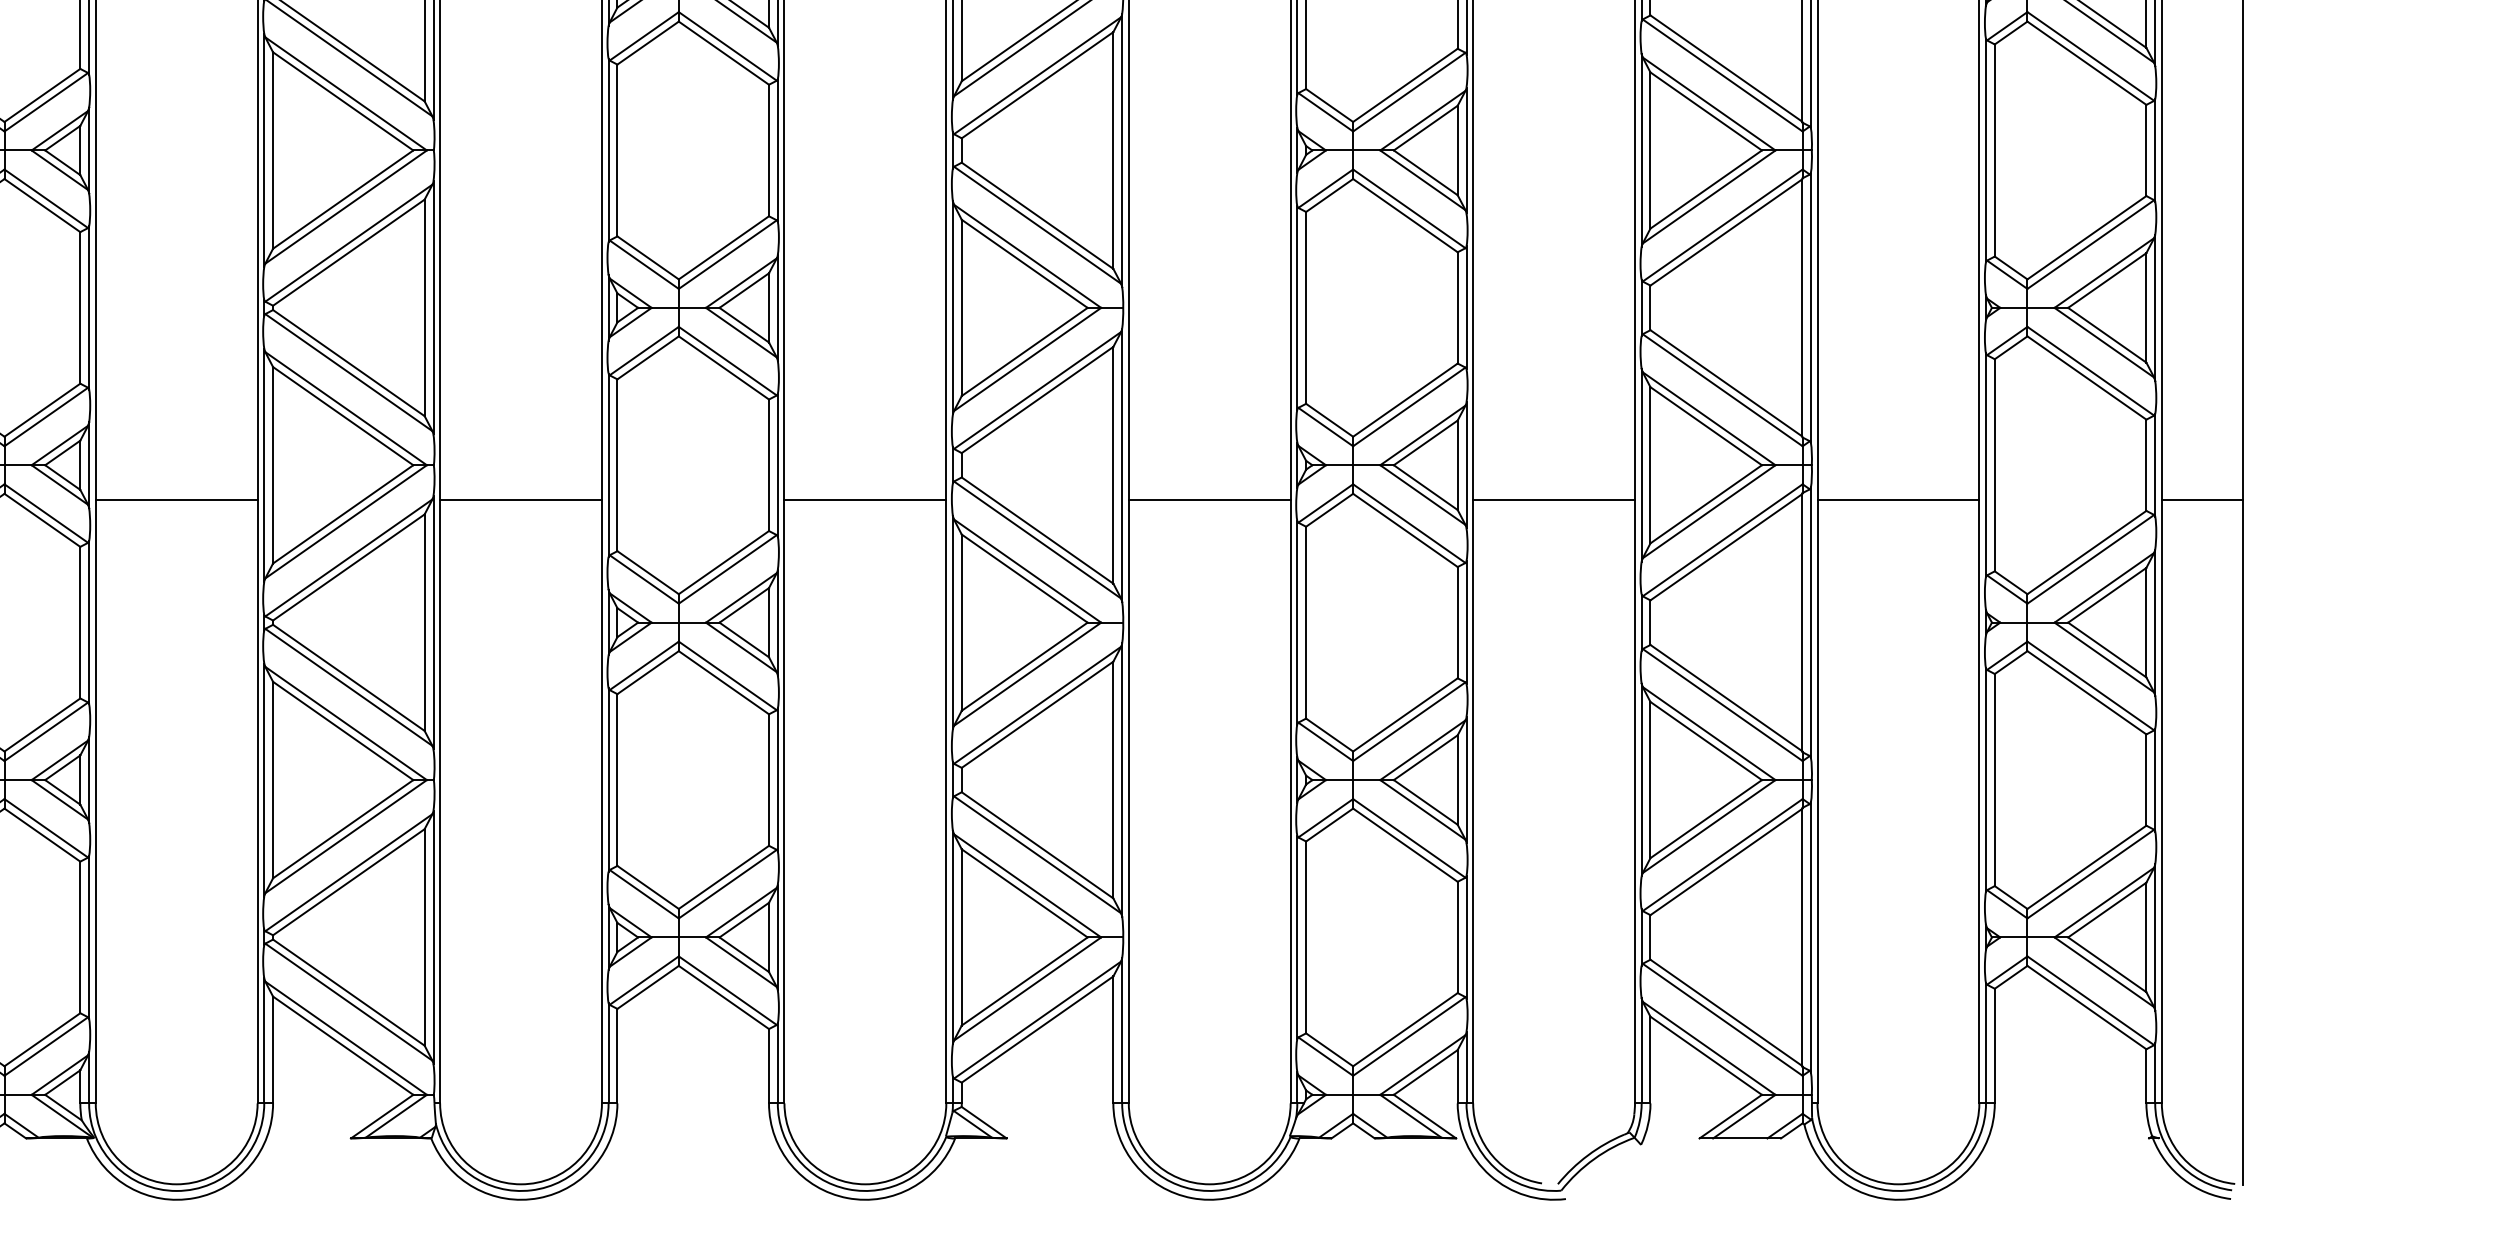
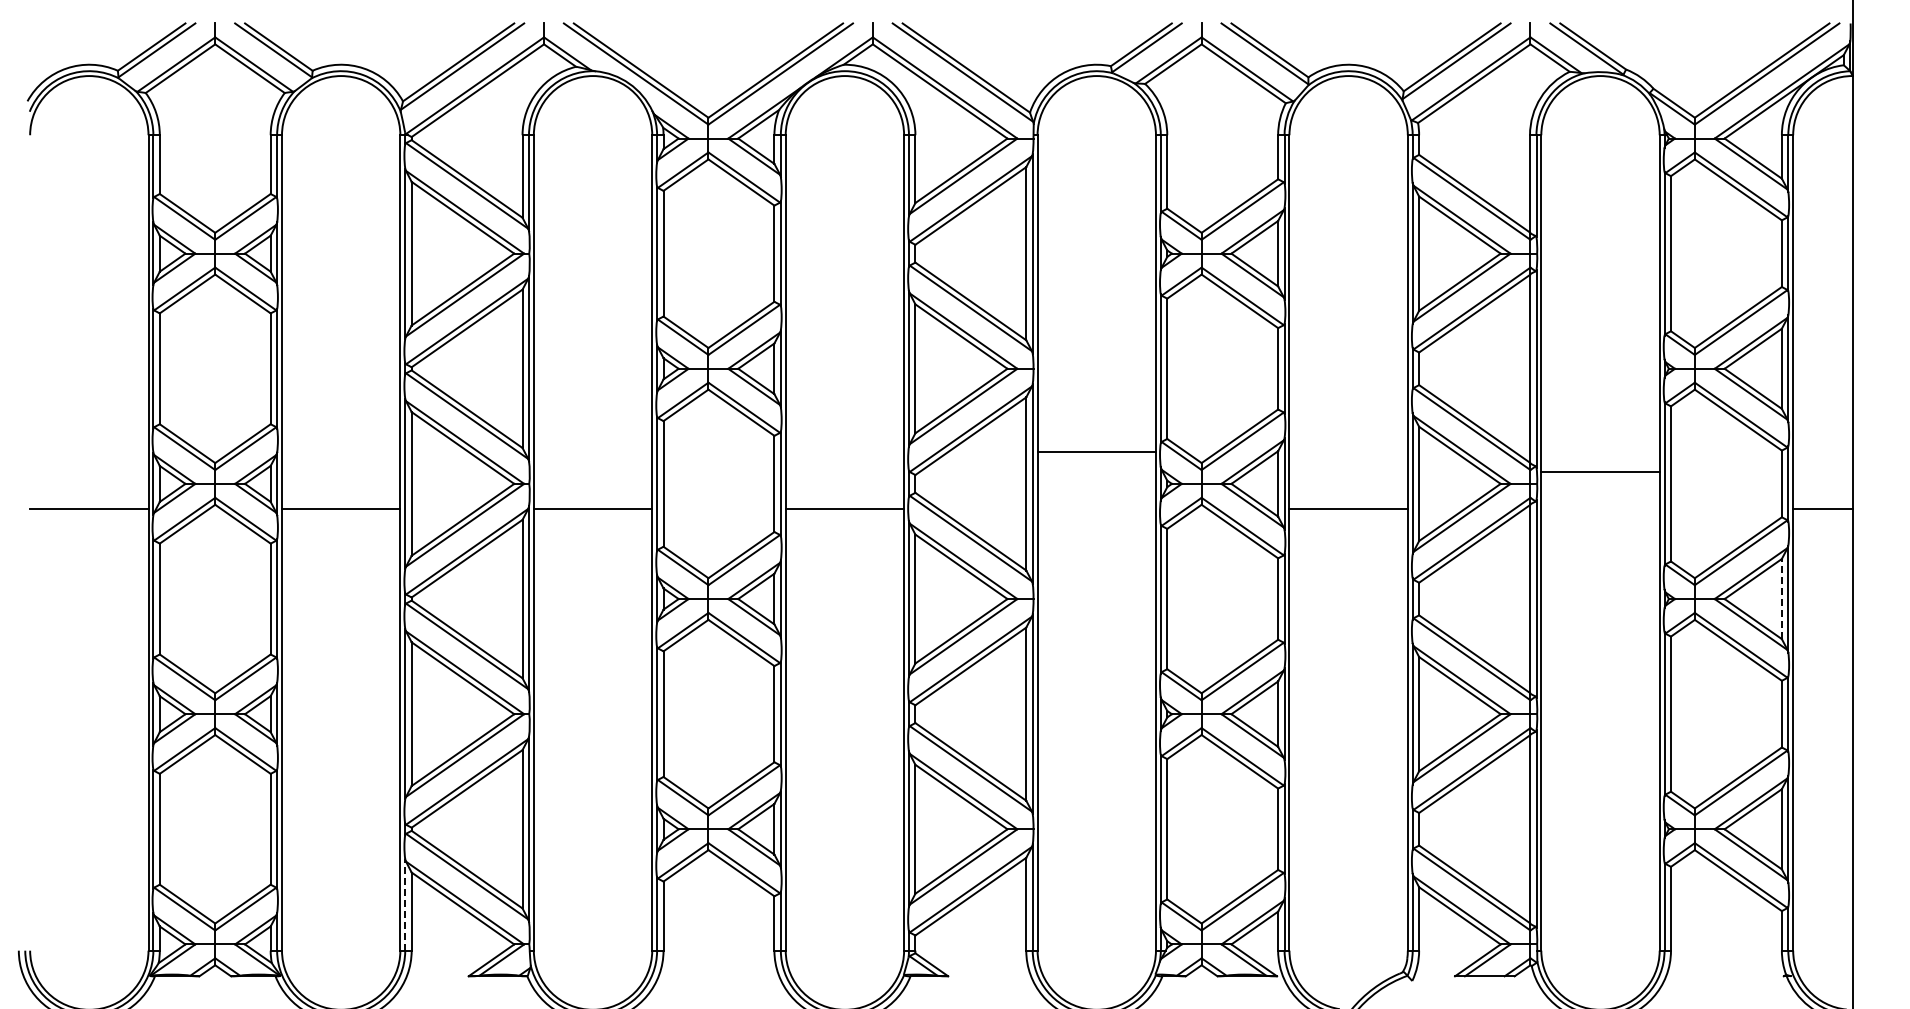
line: (1209, 500) -> (1096, 452), moved
line: (1898, 500) -> (1600, 472), moved
line: (2145, 621) -> (1781, 598), solid -> dashed
line: (264, 1040) -> (405, 904), solid -> dashed

